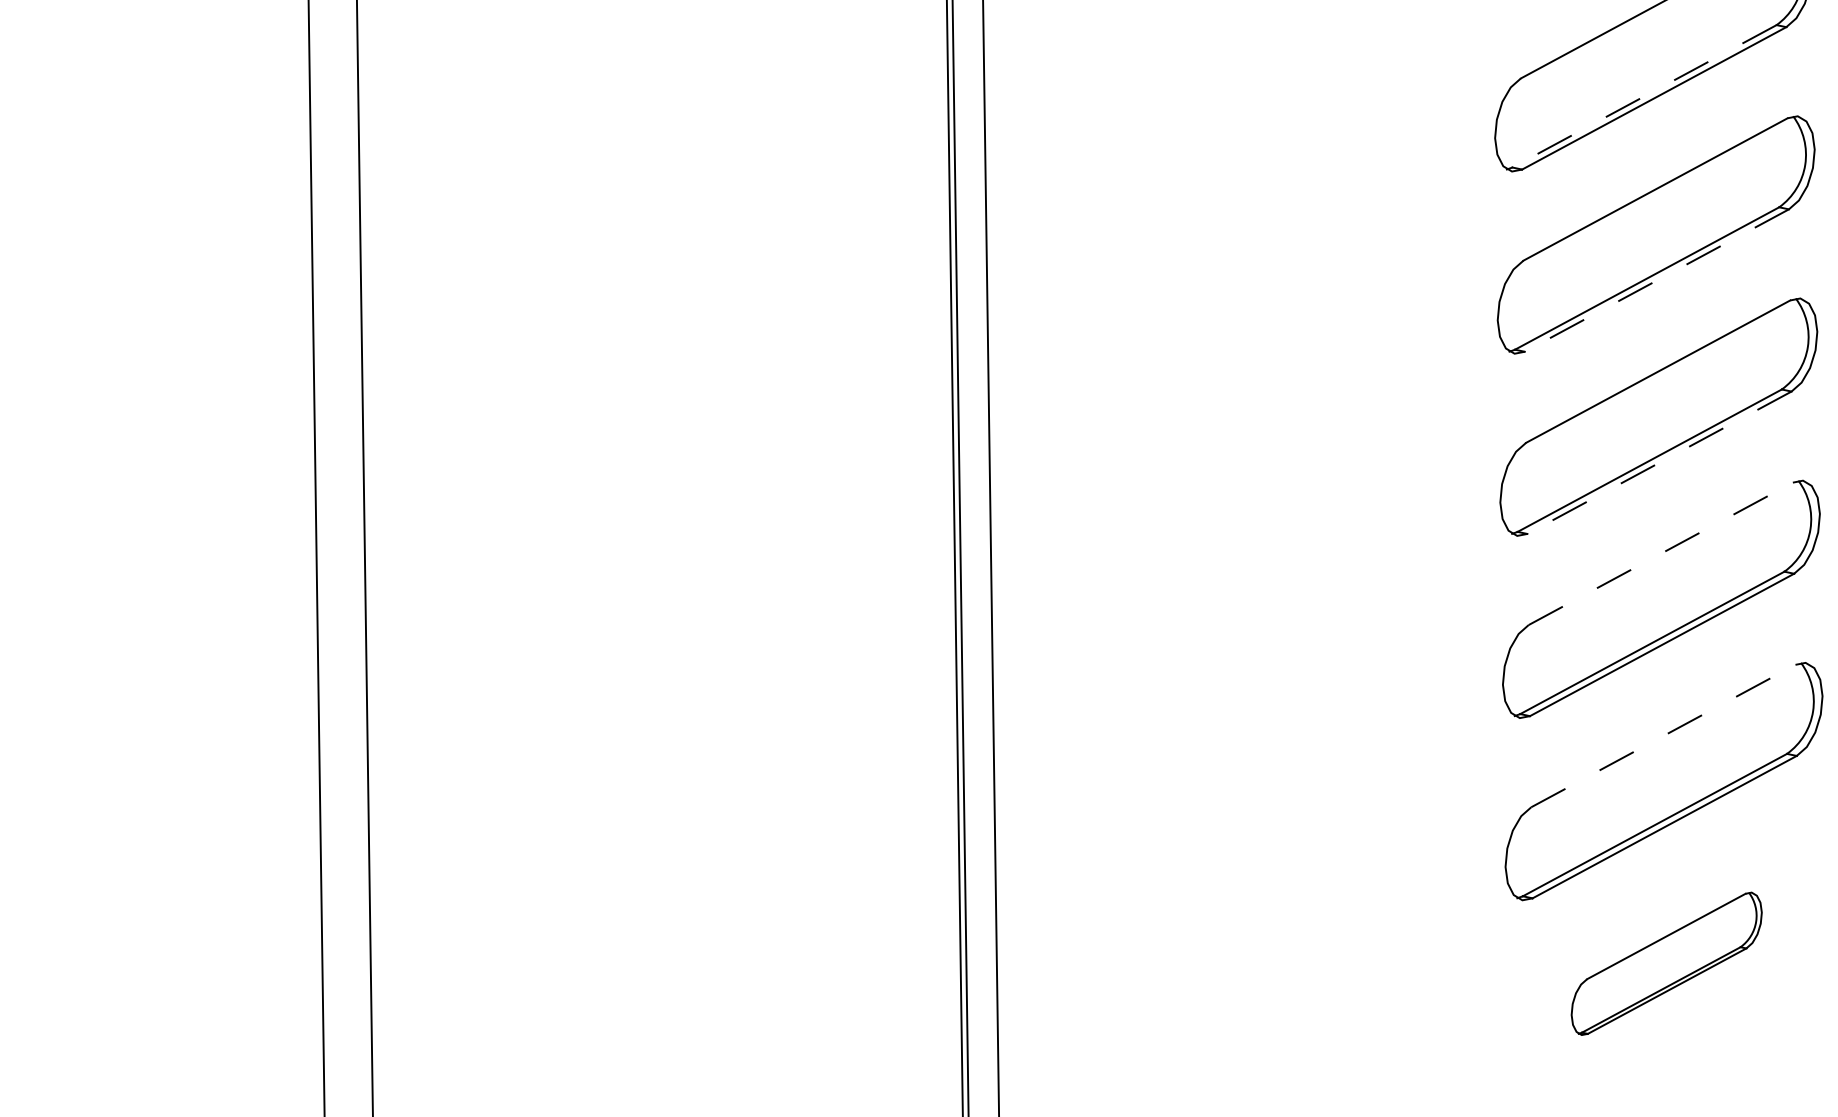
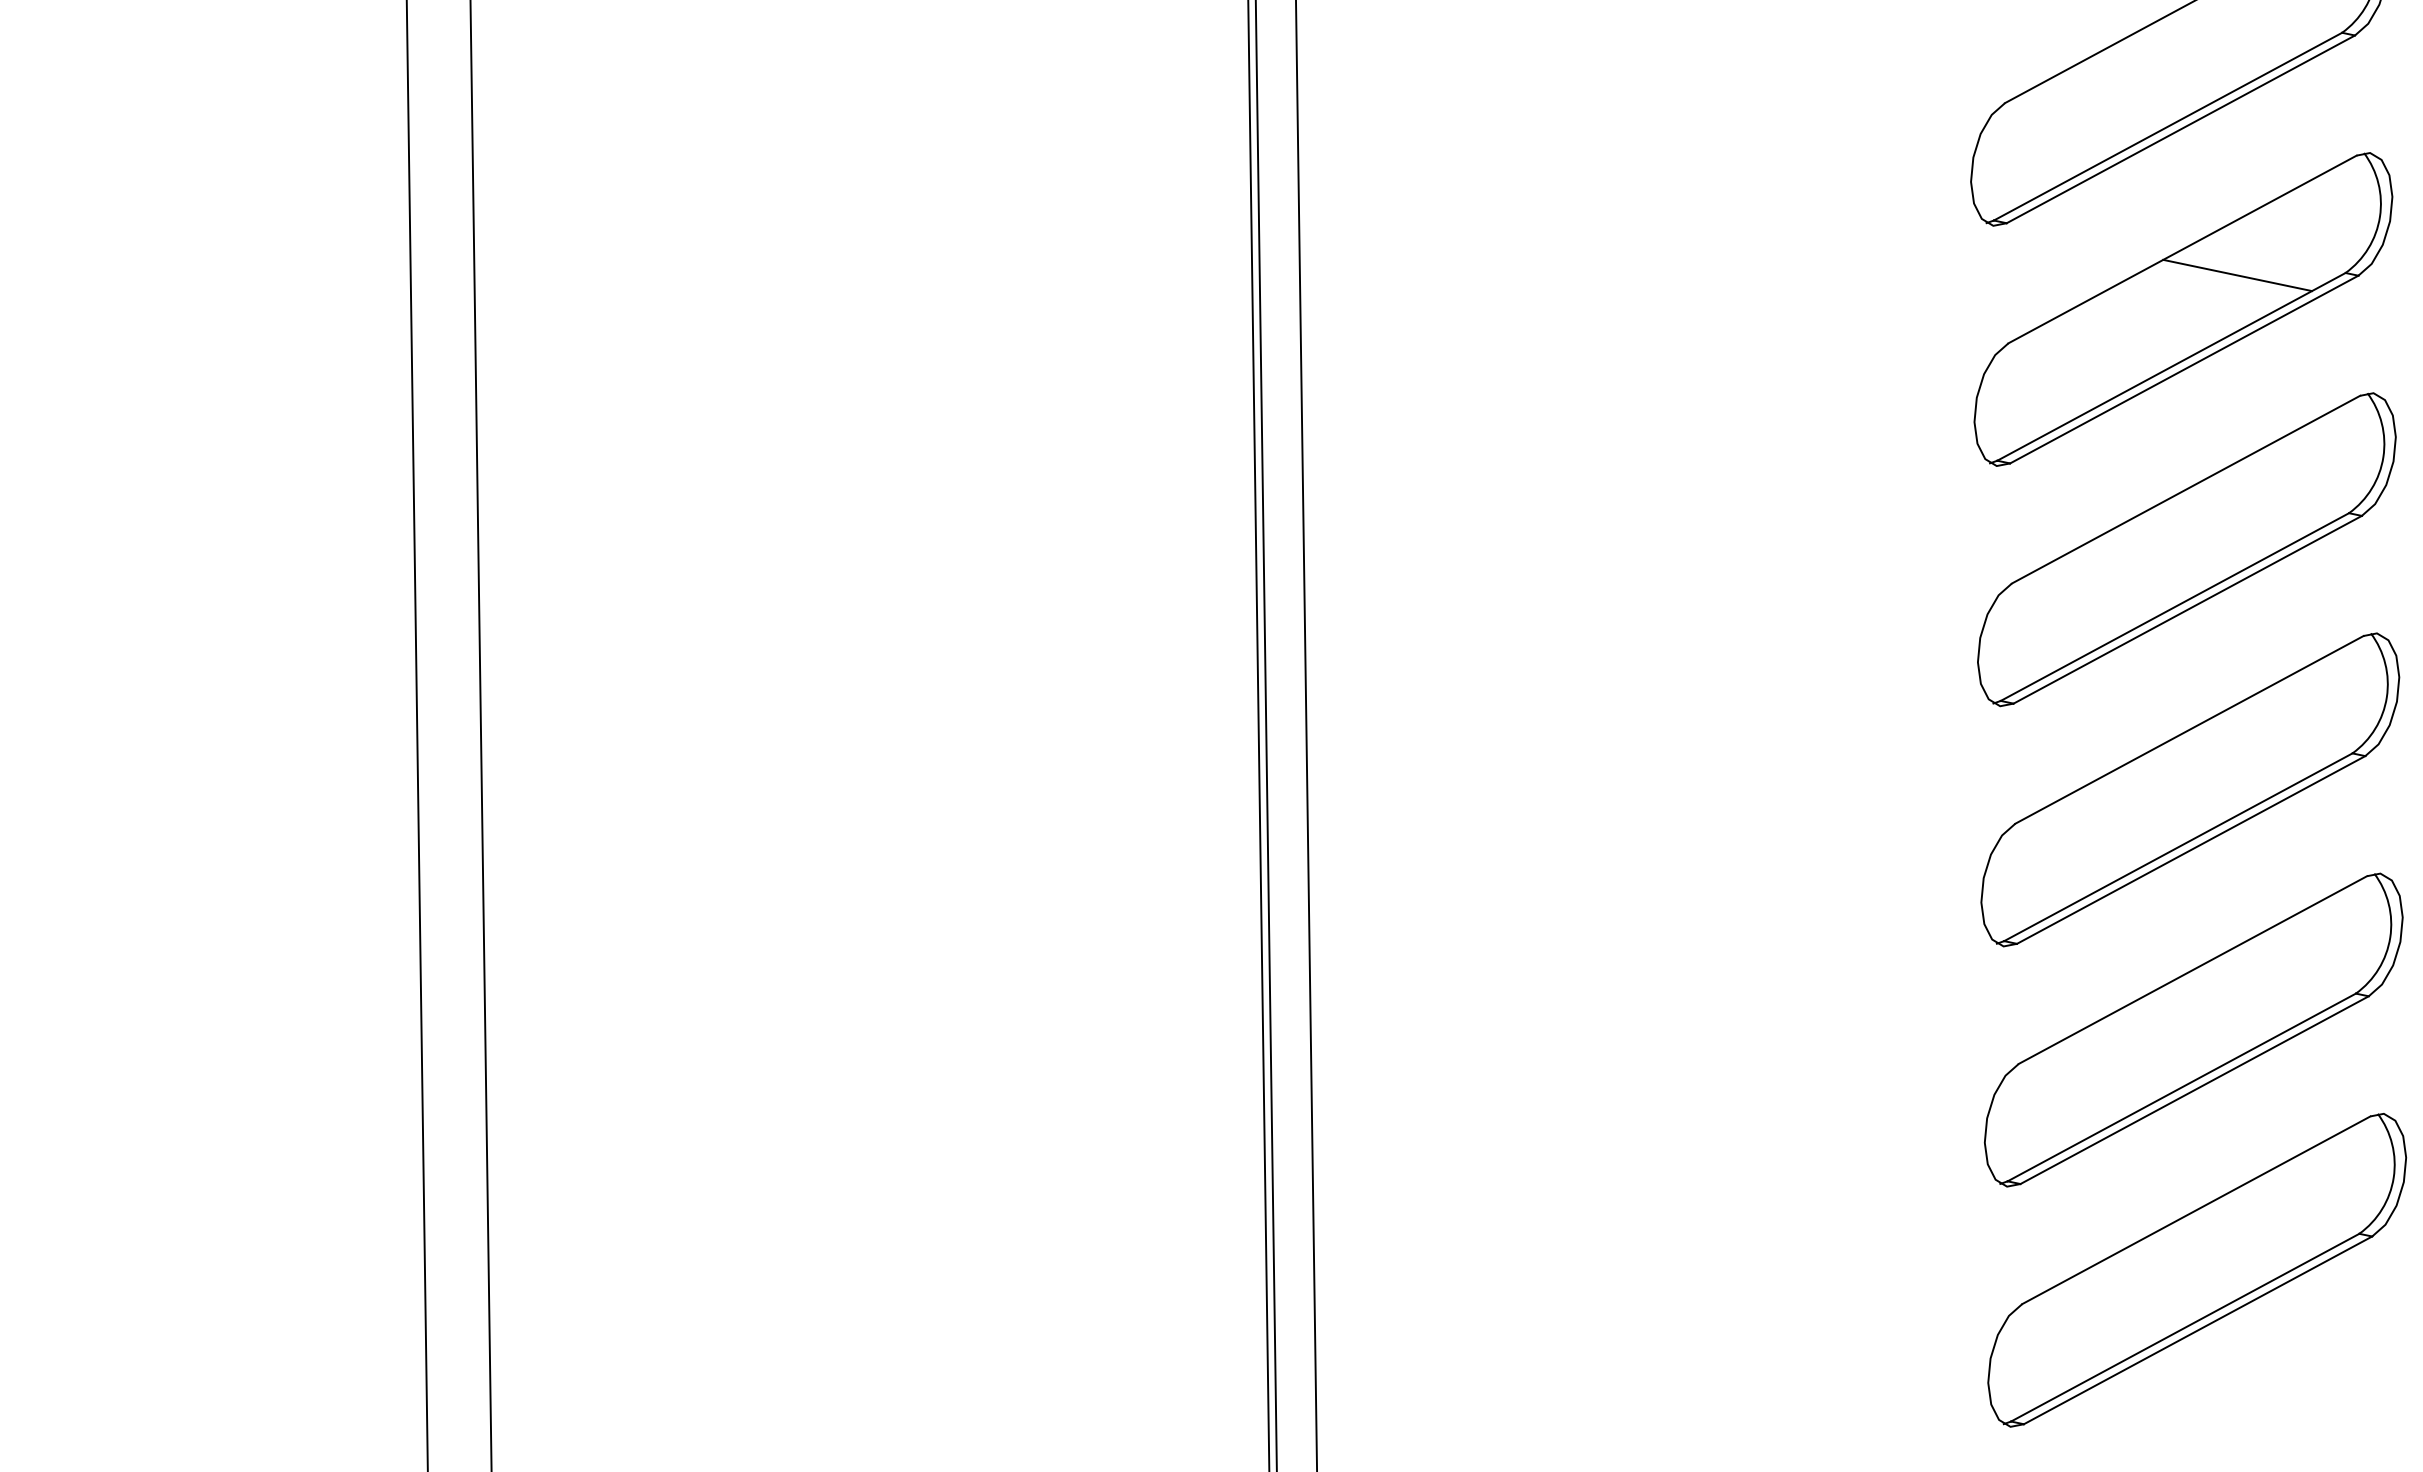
line: (1644, 96) -> (2168, 126), dashed -> solid
line: (1697, 209) -> (2237, 275), added
line: (1657, 280) -> (2184, 369), dashed -> solid
line: (1659, 462) -> (2187, 609), dashed -> solid
line: (1660, 553) -> (2189, 729), dashed -> solid
line: (1663, 736) -> (2192, 970), dashed -> solid
part: (1666, 963) -> (2197, 1270), size x1.67

